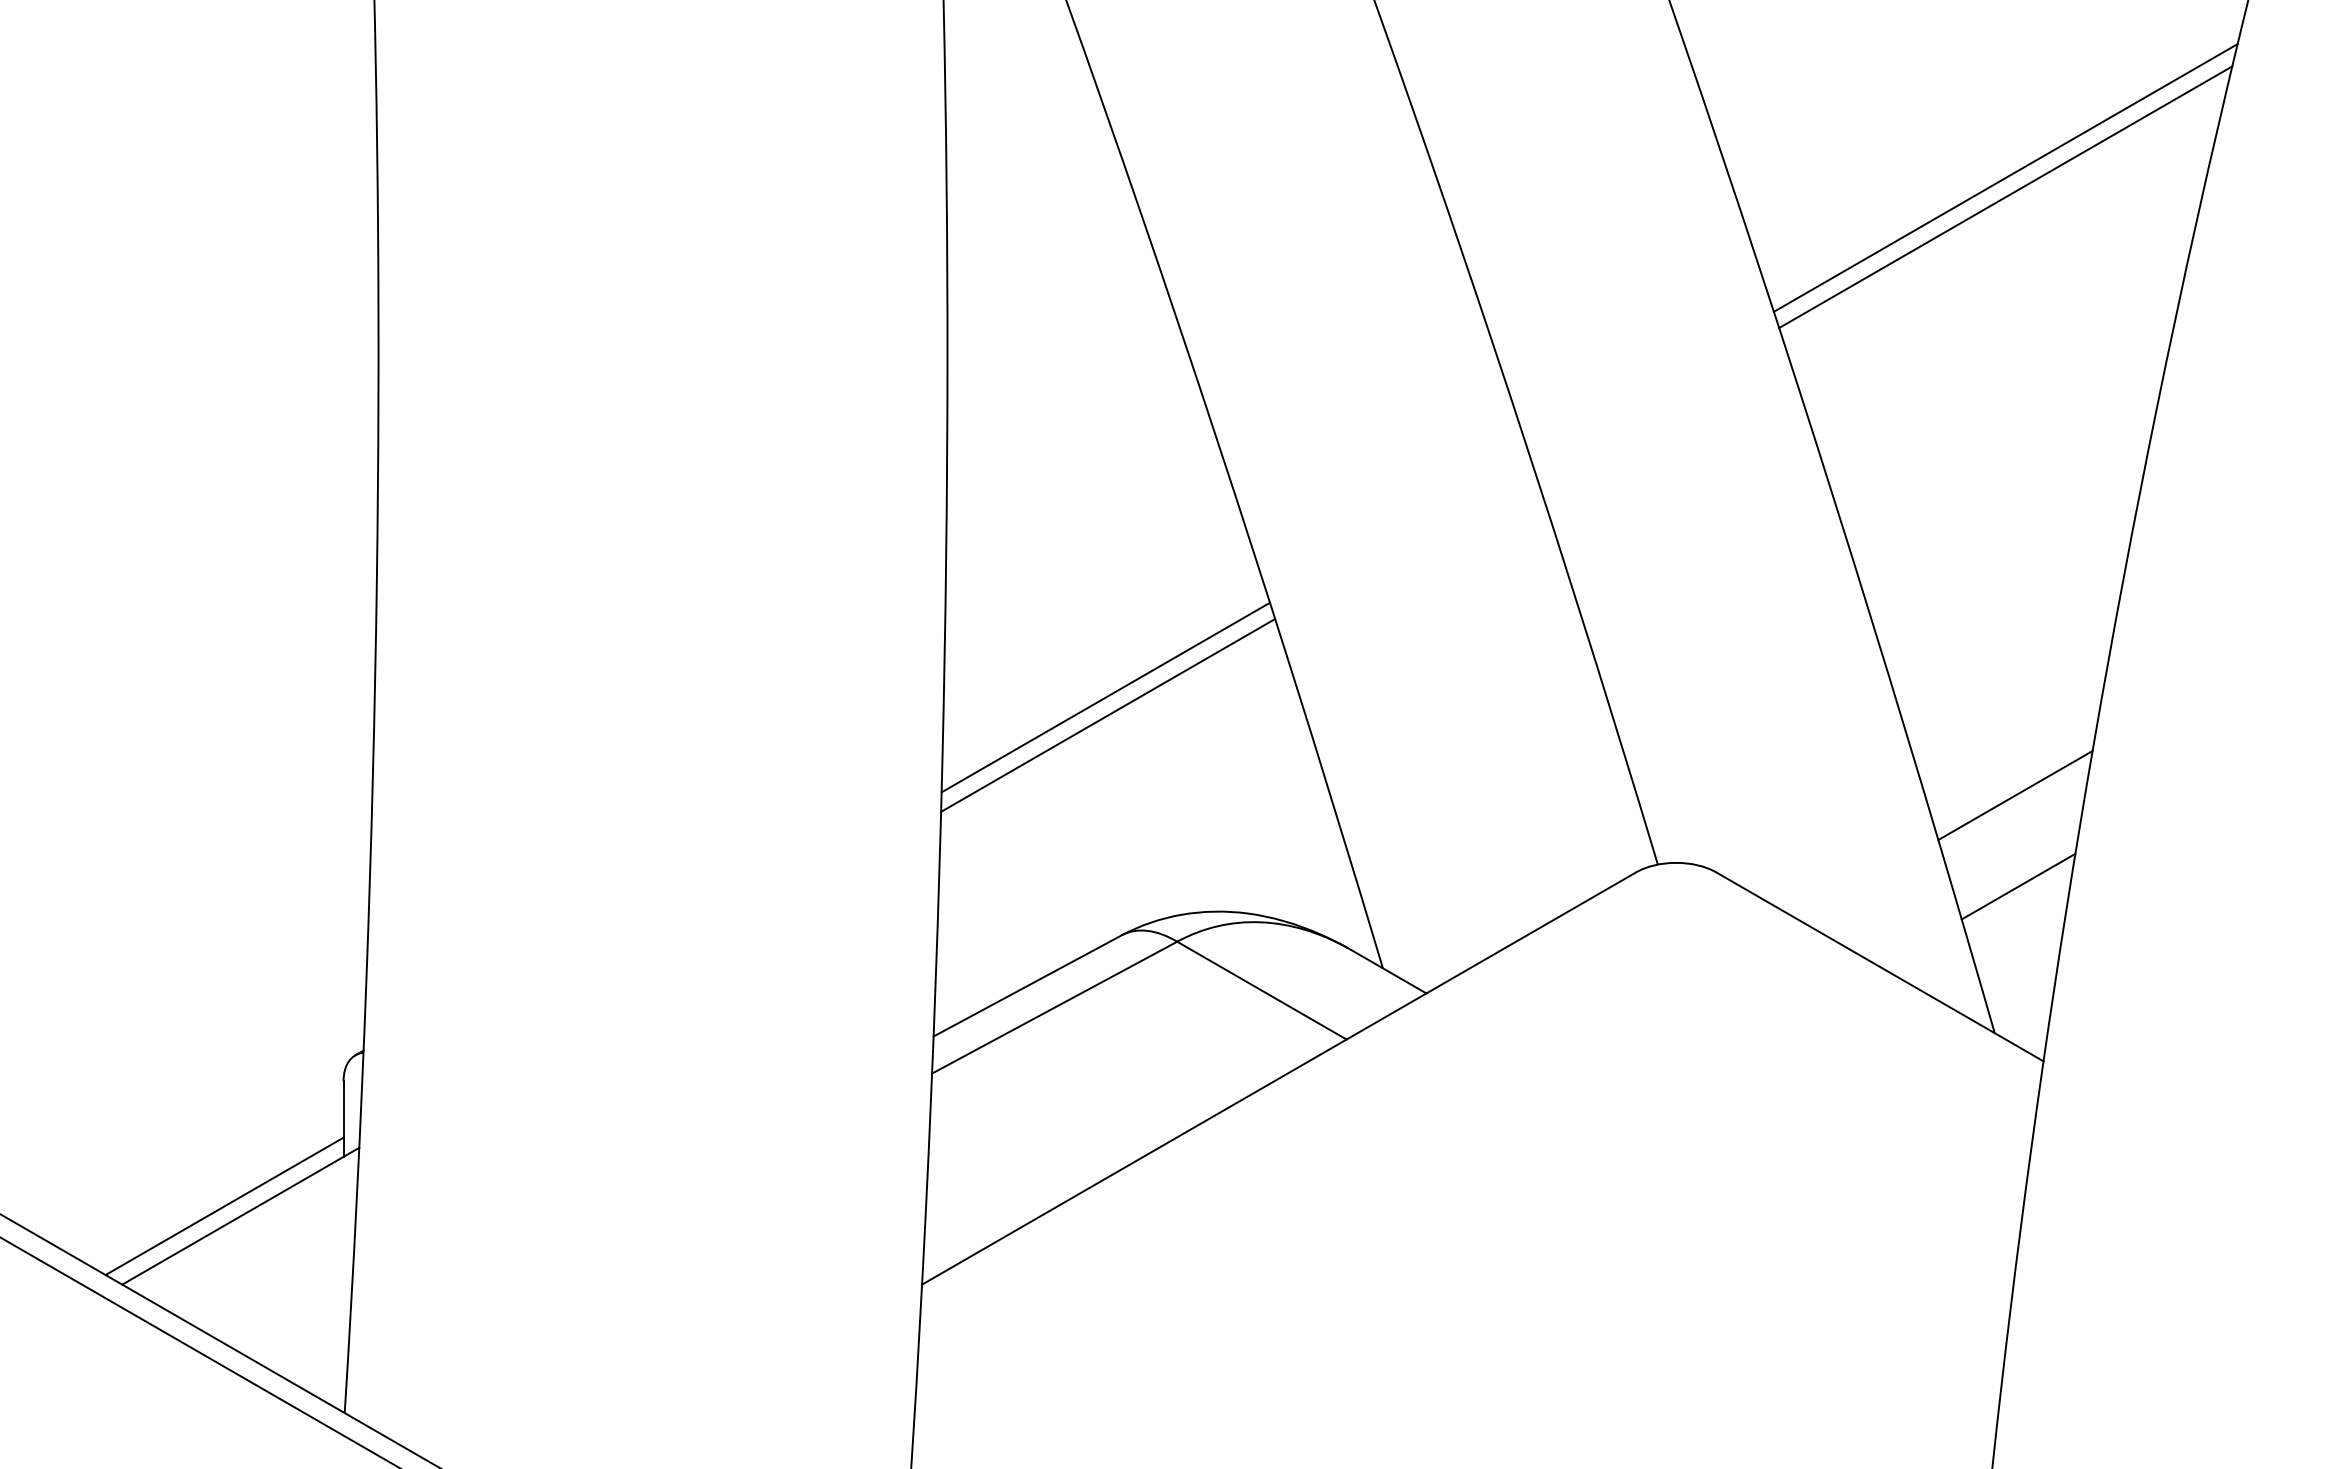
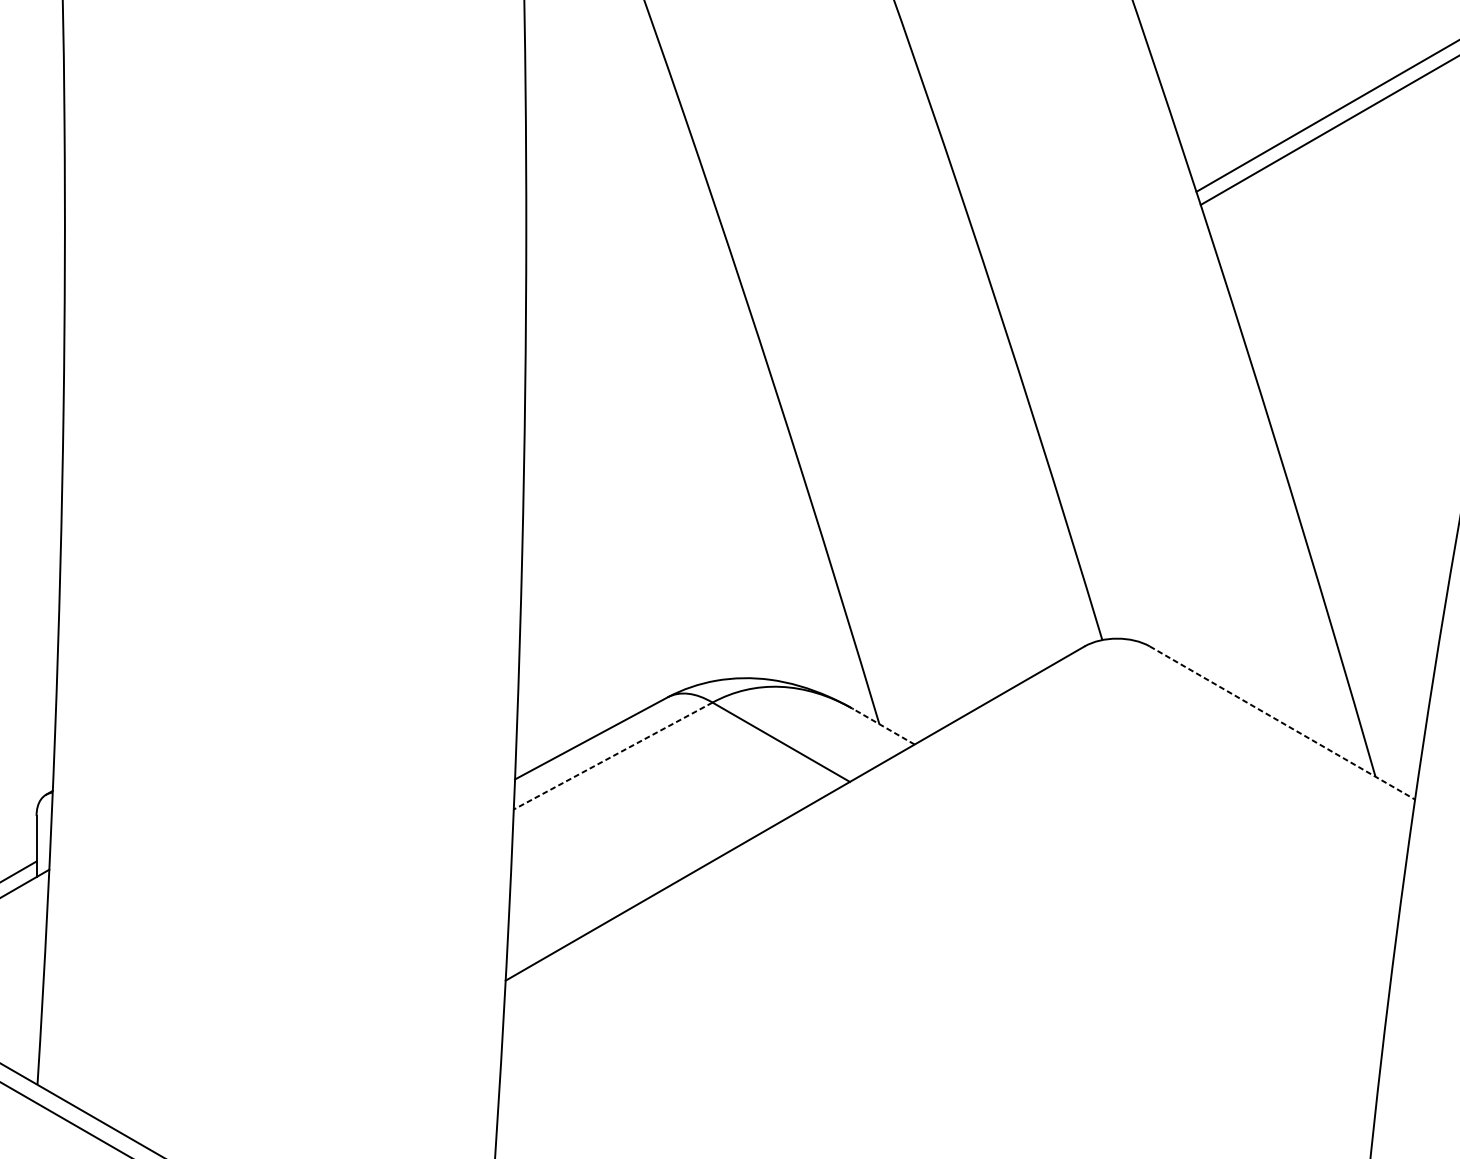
line: (1105, 697) -> (654, 504), removed
line: (1108, 715) -> (656, 519), removed
line: (2015, 795) -> (1392, 584), removed
line: (2018, 886) -> (1394, 657), removed
line: (1879, 966) -> (1282, 722), solid -> dashed
line: (1388, 971) -> (883, 726), solid -> dashed
line: (1054, 1007) -> (613, 755), solid -> dashed

